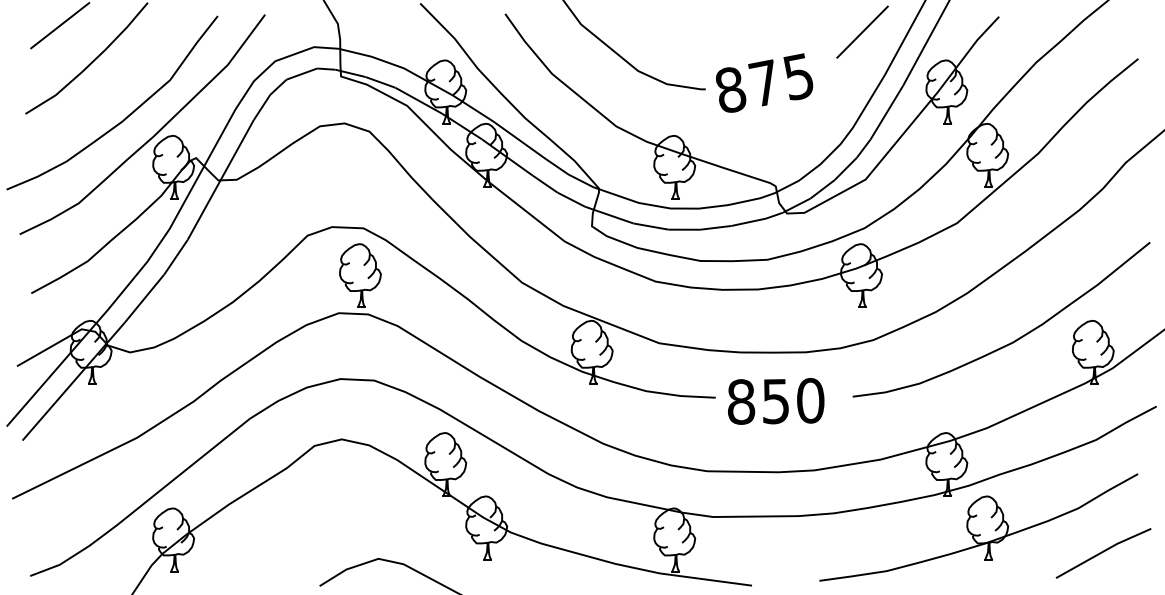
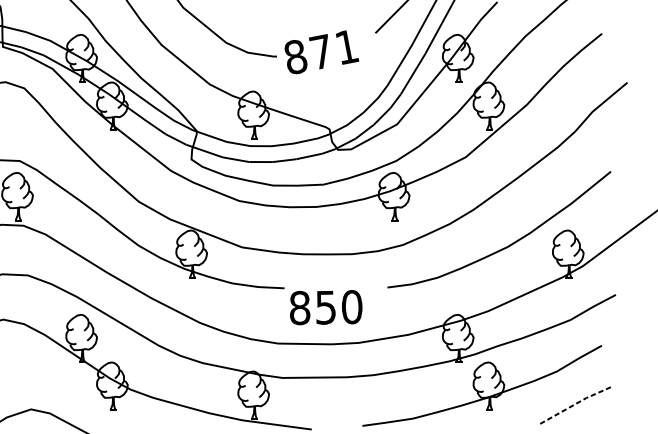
text: (799, 76) -> (347, 46), 875 -> 871
text: (776, 401) -> (326, 307), moved
line: (1103, 551) -> (575, 403), solid -> dashed

